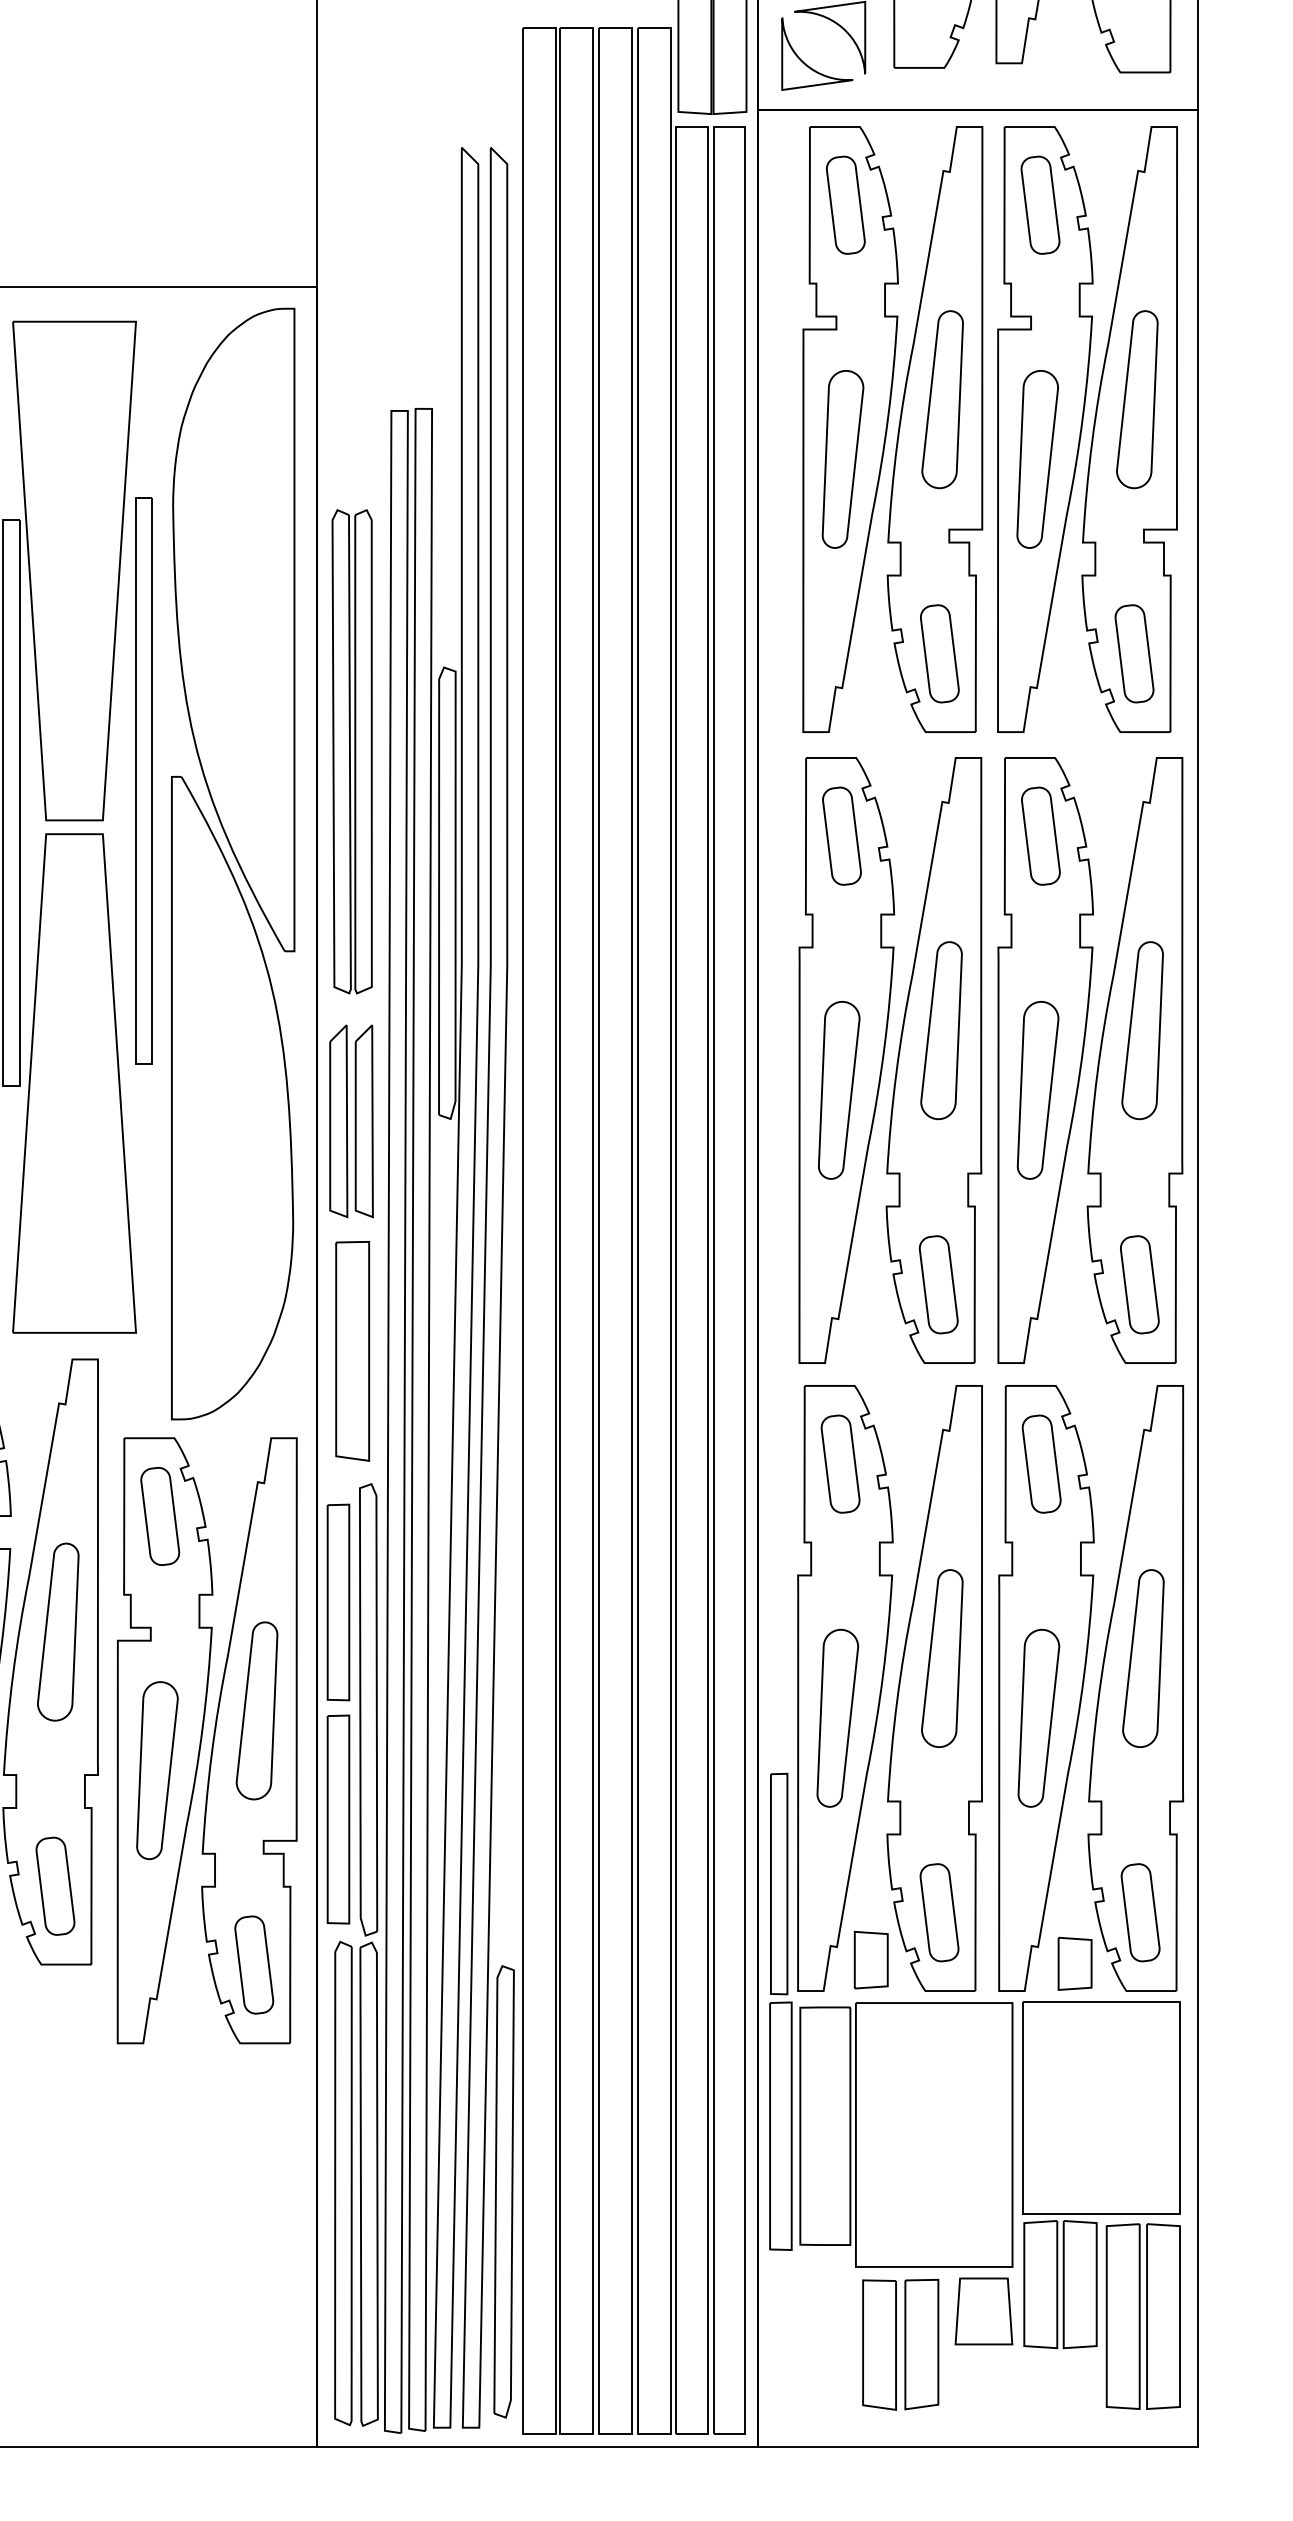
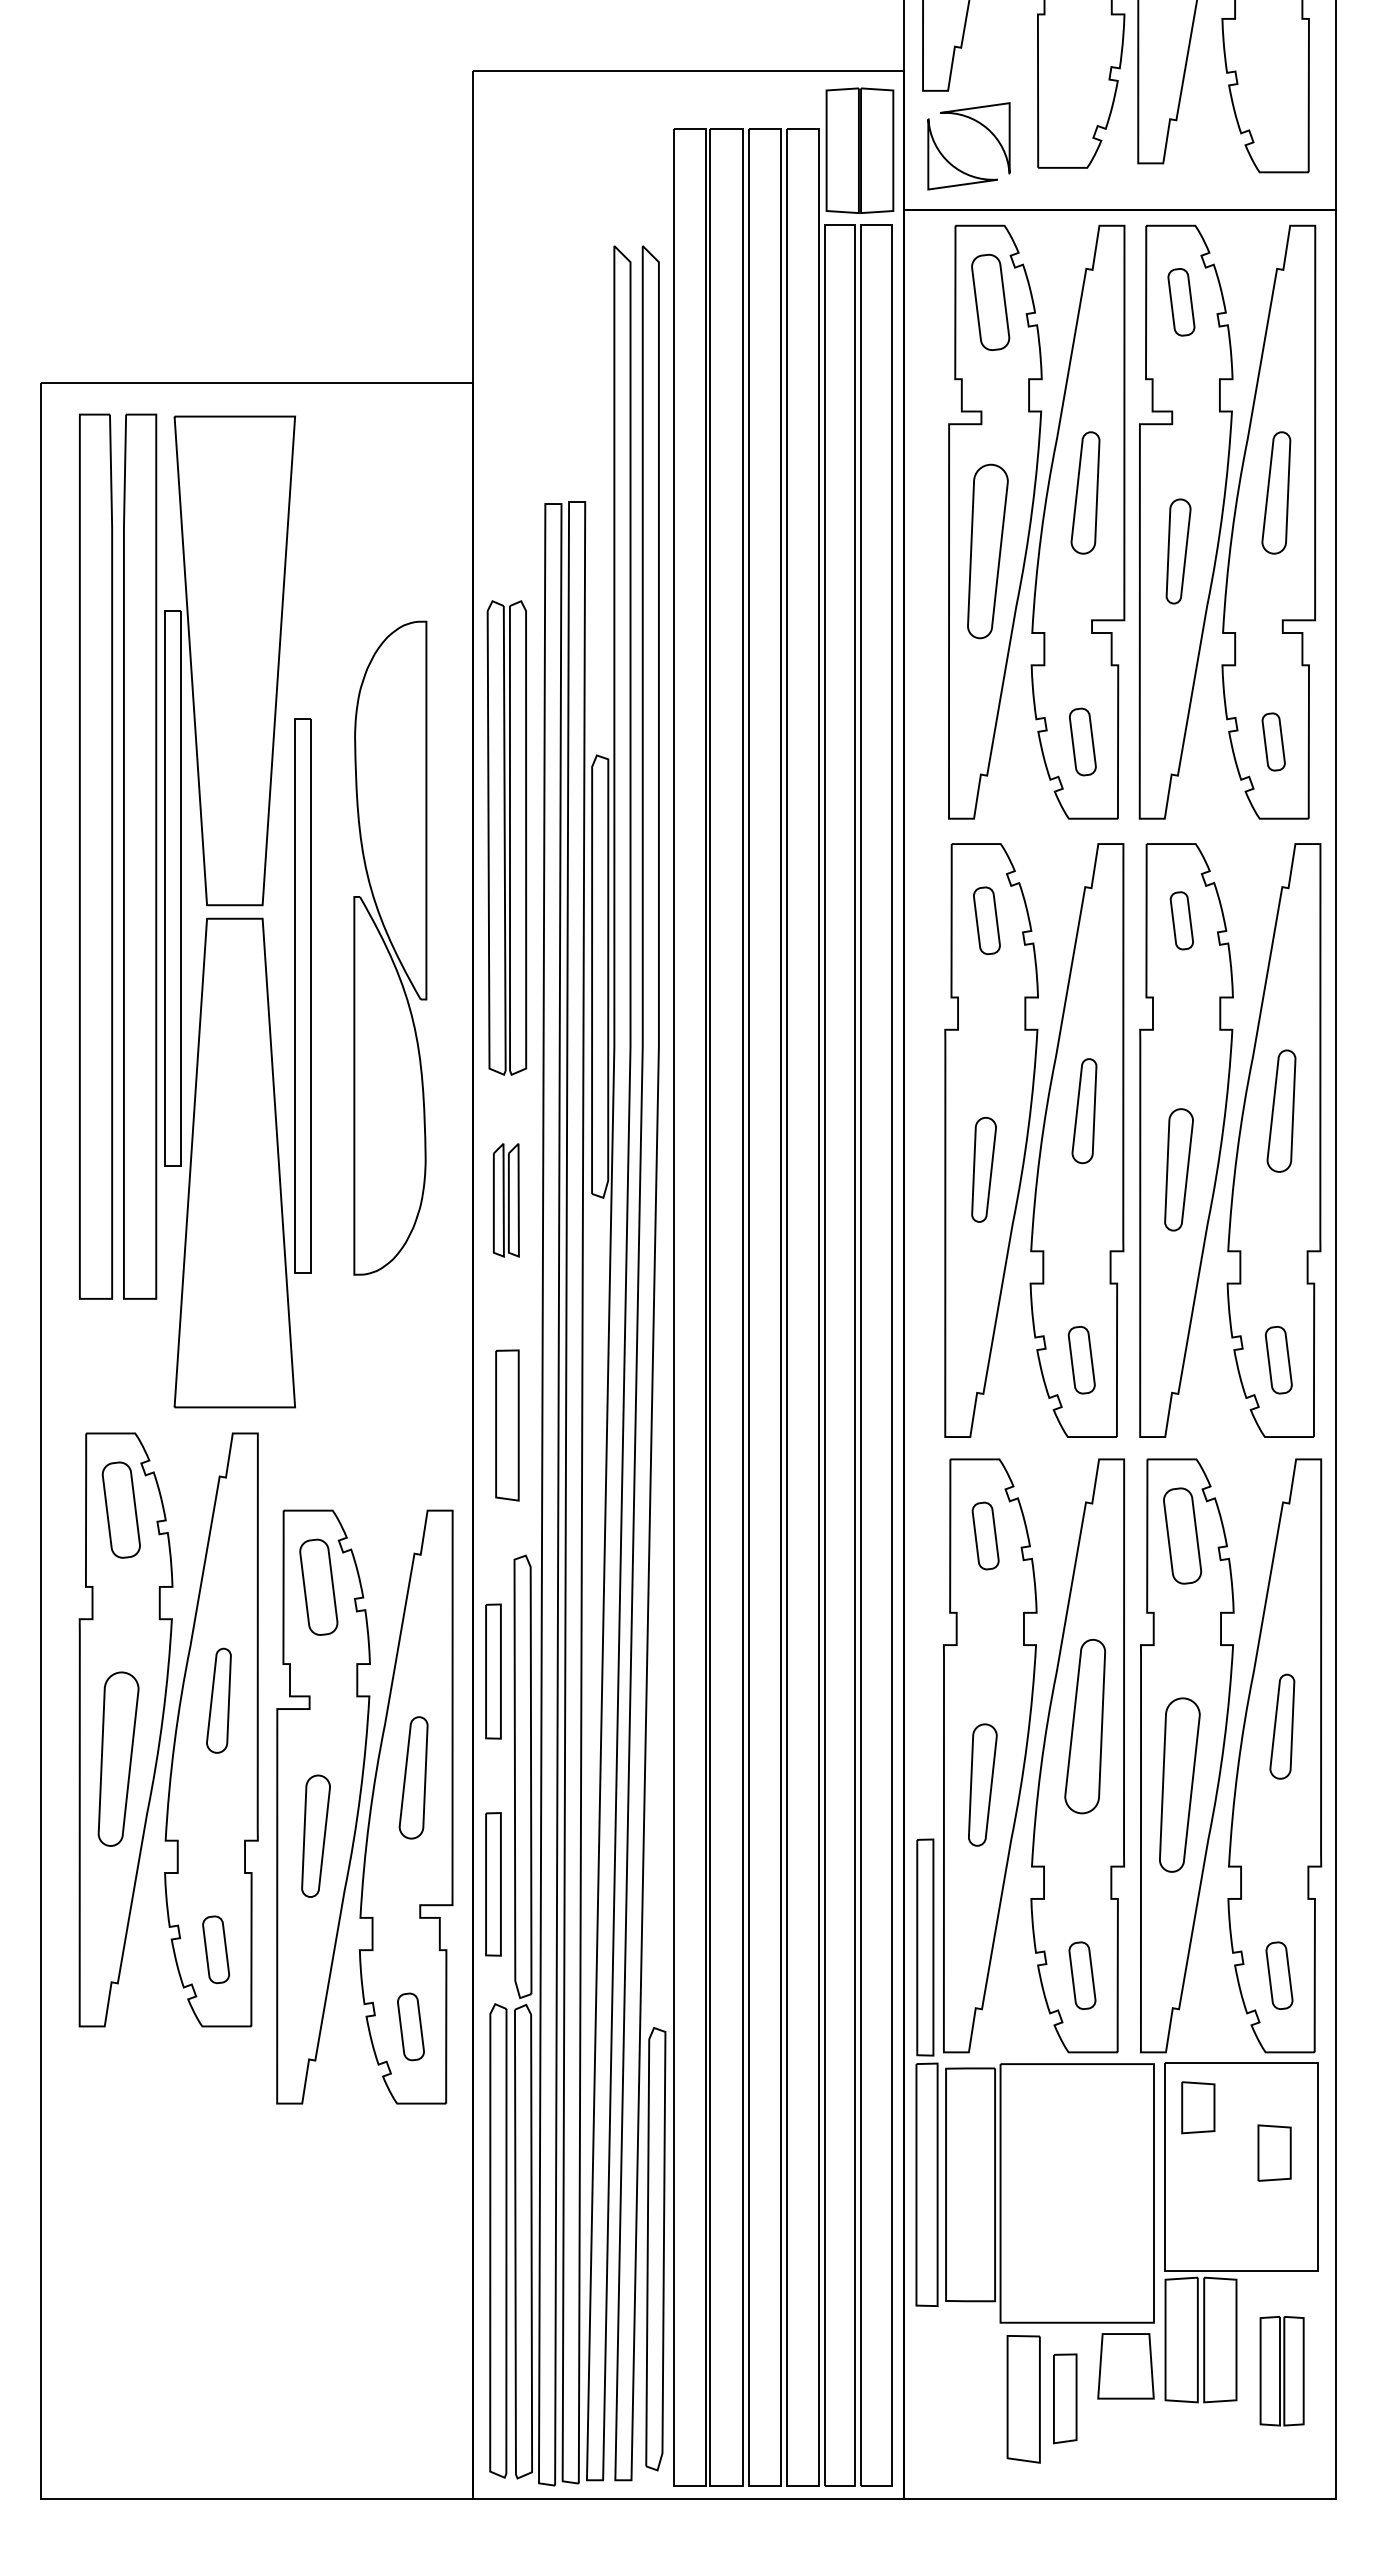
part: (1040, 204) -> (1181, 301), size x0.7
part: (942, 399) -> (1085, 492), size x0.7
part: (1137, 399) -> (1276, 492), size x0.7
part: (1037, 459) -> (1178, 551), size x0.6
part: (939, 653) -> (1082, 741), size x0.7
part: (1134, 653) -> (1273, 741), size x0.6
part: (143, 780) -> (302, 995), moved
part: (841, 835) -> (986, 920), size x0.7
part: (1040, 835) -> (1181, 920), size x0.6
part: (233, 864) -> (390, 948), size x0.6
part: (941, 1029) -> (1084, 1110), size x0.6
part: (1142, 1029) -> (1281, 1110), size x0.7
part: (838, 1090) -> (983, 1169), size x0.6
part: (1037, 1090) -> (1178, 1169), size x0.7
part: (351, 1121) -> (506, 1200), size x0.6
part: (938, 1283) -> (1081, 1359), size x0.7
part: (1139, 1283) -> (1278, 1359), size x0.7
part: (352, 1351) -> (507, 1425), size x0.7
part: (840, 1463) -> (985, 1535), size x0.7
part: (338, 1602) -> (493, 1671), size x0.7
part: (57, 1631) -> (218, 1700), size x0.6
part: (1143, 1658) -> (1282, 1726), size x0.6
part: (256, 1710) -> (413, 1777), size x0.7
part: (837, 1717) -> (982, 1784), size x0.7
part: (156, 1769) -> (315, 1835), size x0.7
part: (338, 1819) -> (493, 1884), size x0.7
part: (54, 1886) -> (215, 1949), size x0.7
part: (939, 1912) -> (1082, 1975), size x0.7
part: (1140, 1912) -> (1279, 1975), size x0.7
part: (871, 1959) -> (1274, 2152), moved
part: (1075, 1963) -> (1198, 2107), moved
part: (253, 1964) -> (410, 2026), size x0.7
part: (1142, 2315) -> (1281, 2370), size x0.6
part: (922, 2344) -> (1065, 2398), size x0.7

